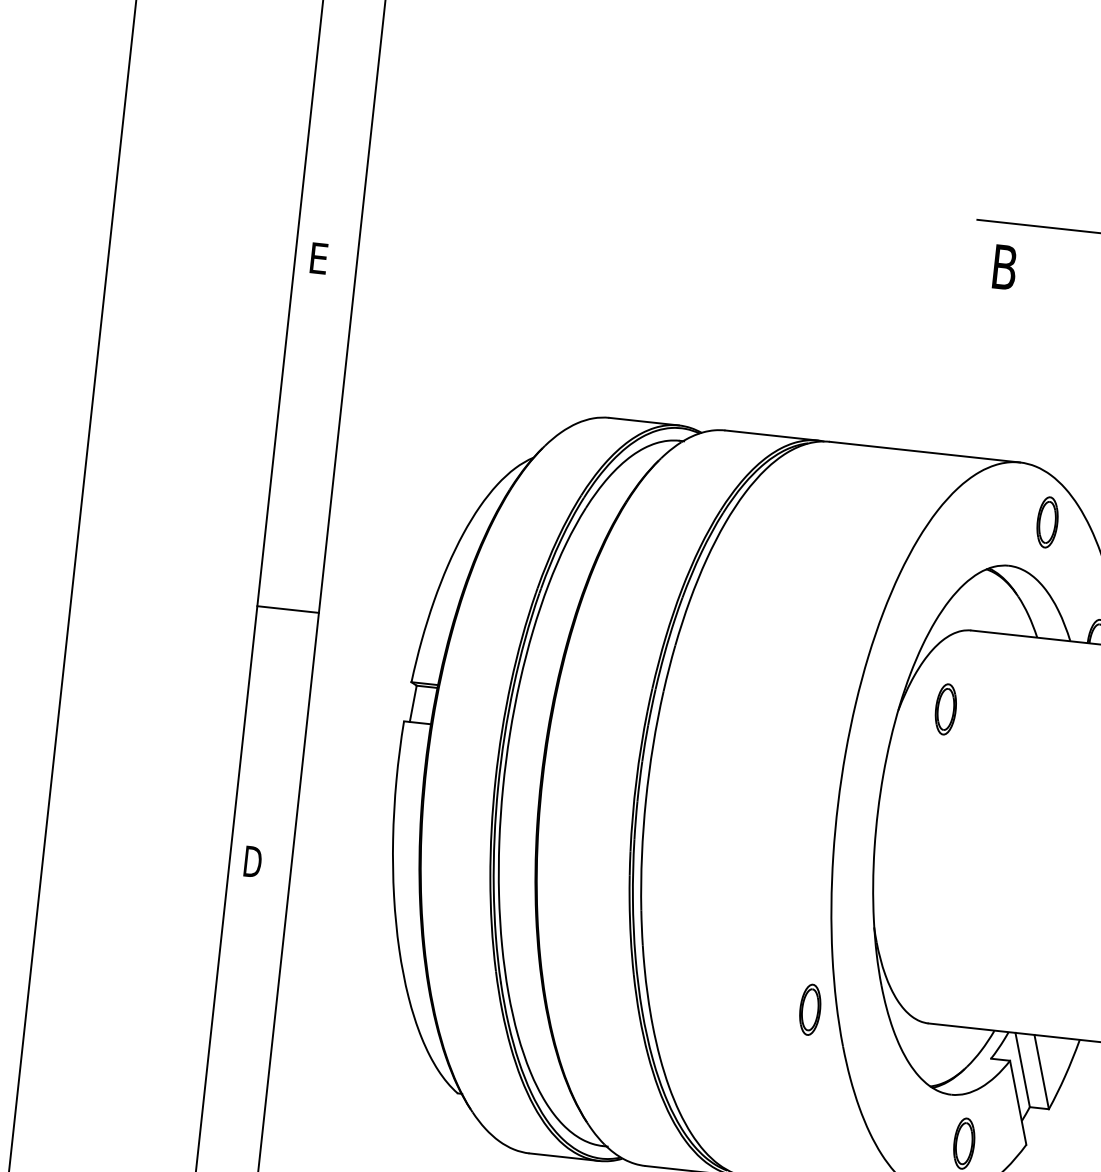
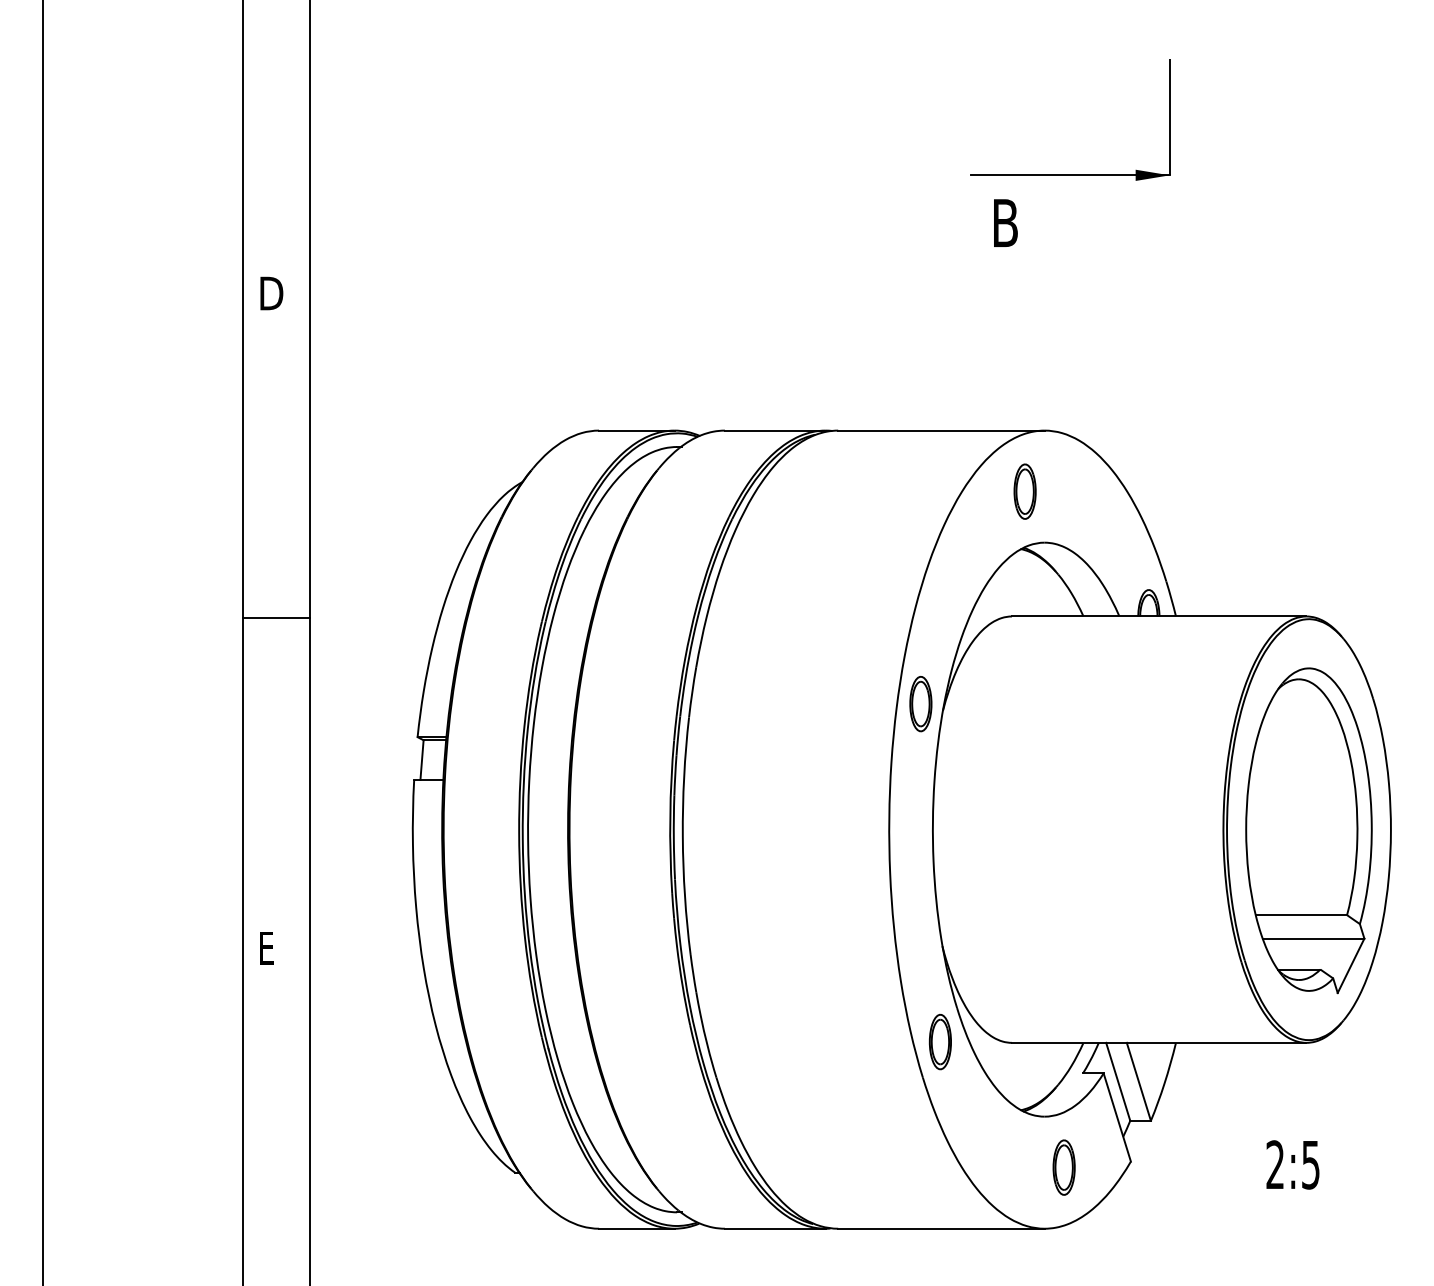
text: (321, 258) -> (271, 293), E -> D
part: (1046, 522) -> (1024, 491), moved
line: (287, 609) -> (276, 617), moved
part: (945, 709) -> (920, 704), moved
text: (253, 861) -> (268, 947), D -> E
part: (809, 1010) -> (939, 1042), moved

